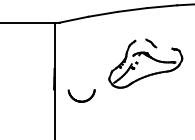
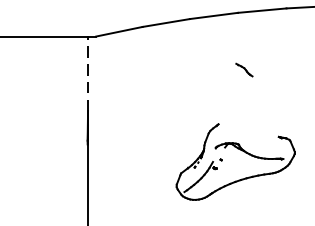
line: (54, 45) -> (87, 73), solid -> dashed
part: (148, 57) -> (239, 151), moved
part: (81, 95) -> (131, 154), removed

